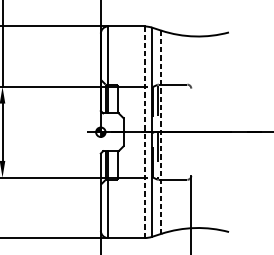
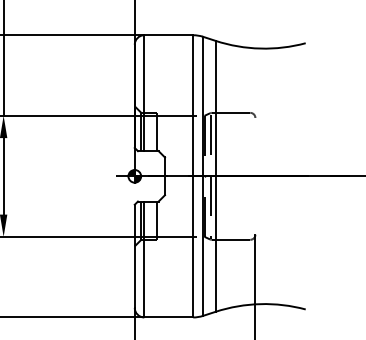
line: (144, 132) -> (193, 176), dashed -> solid
line: (161, 132) -> (215, 176), dashed -> solid

